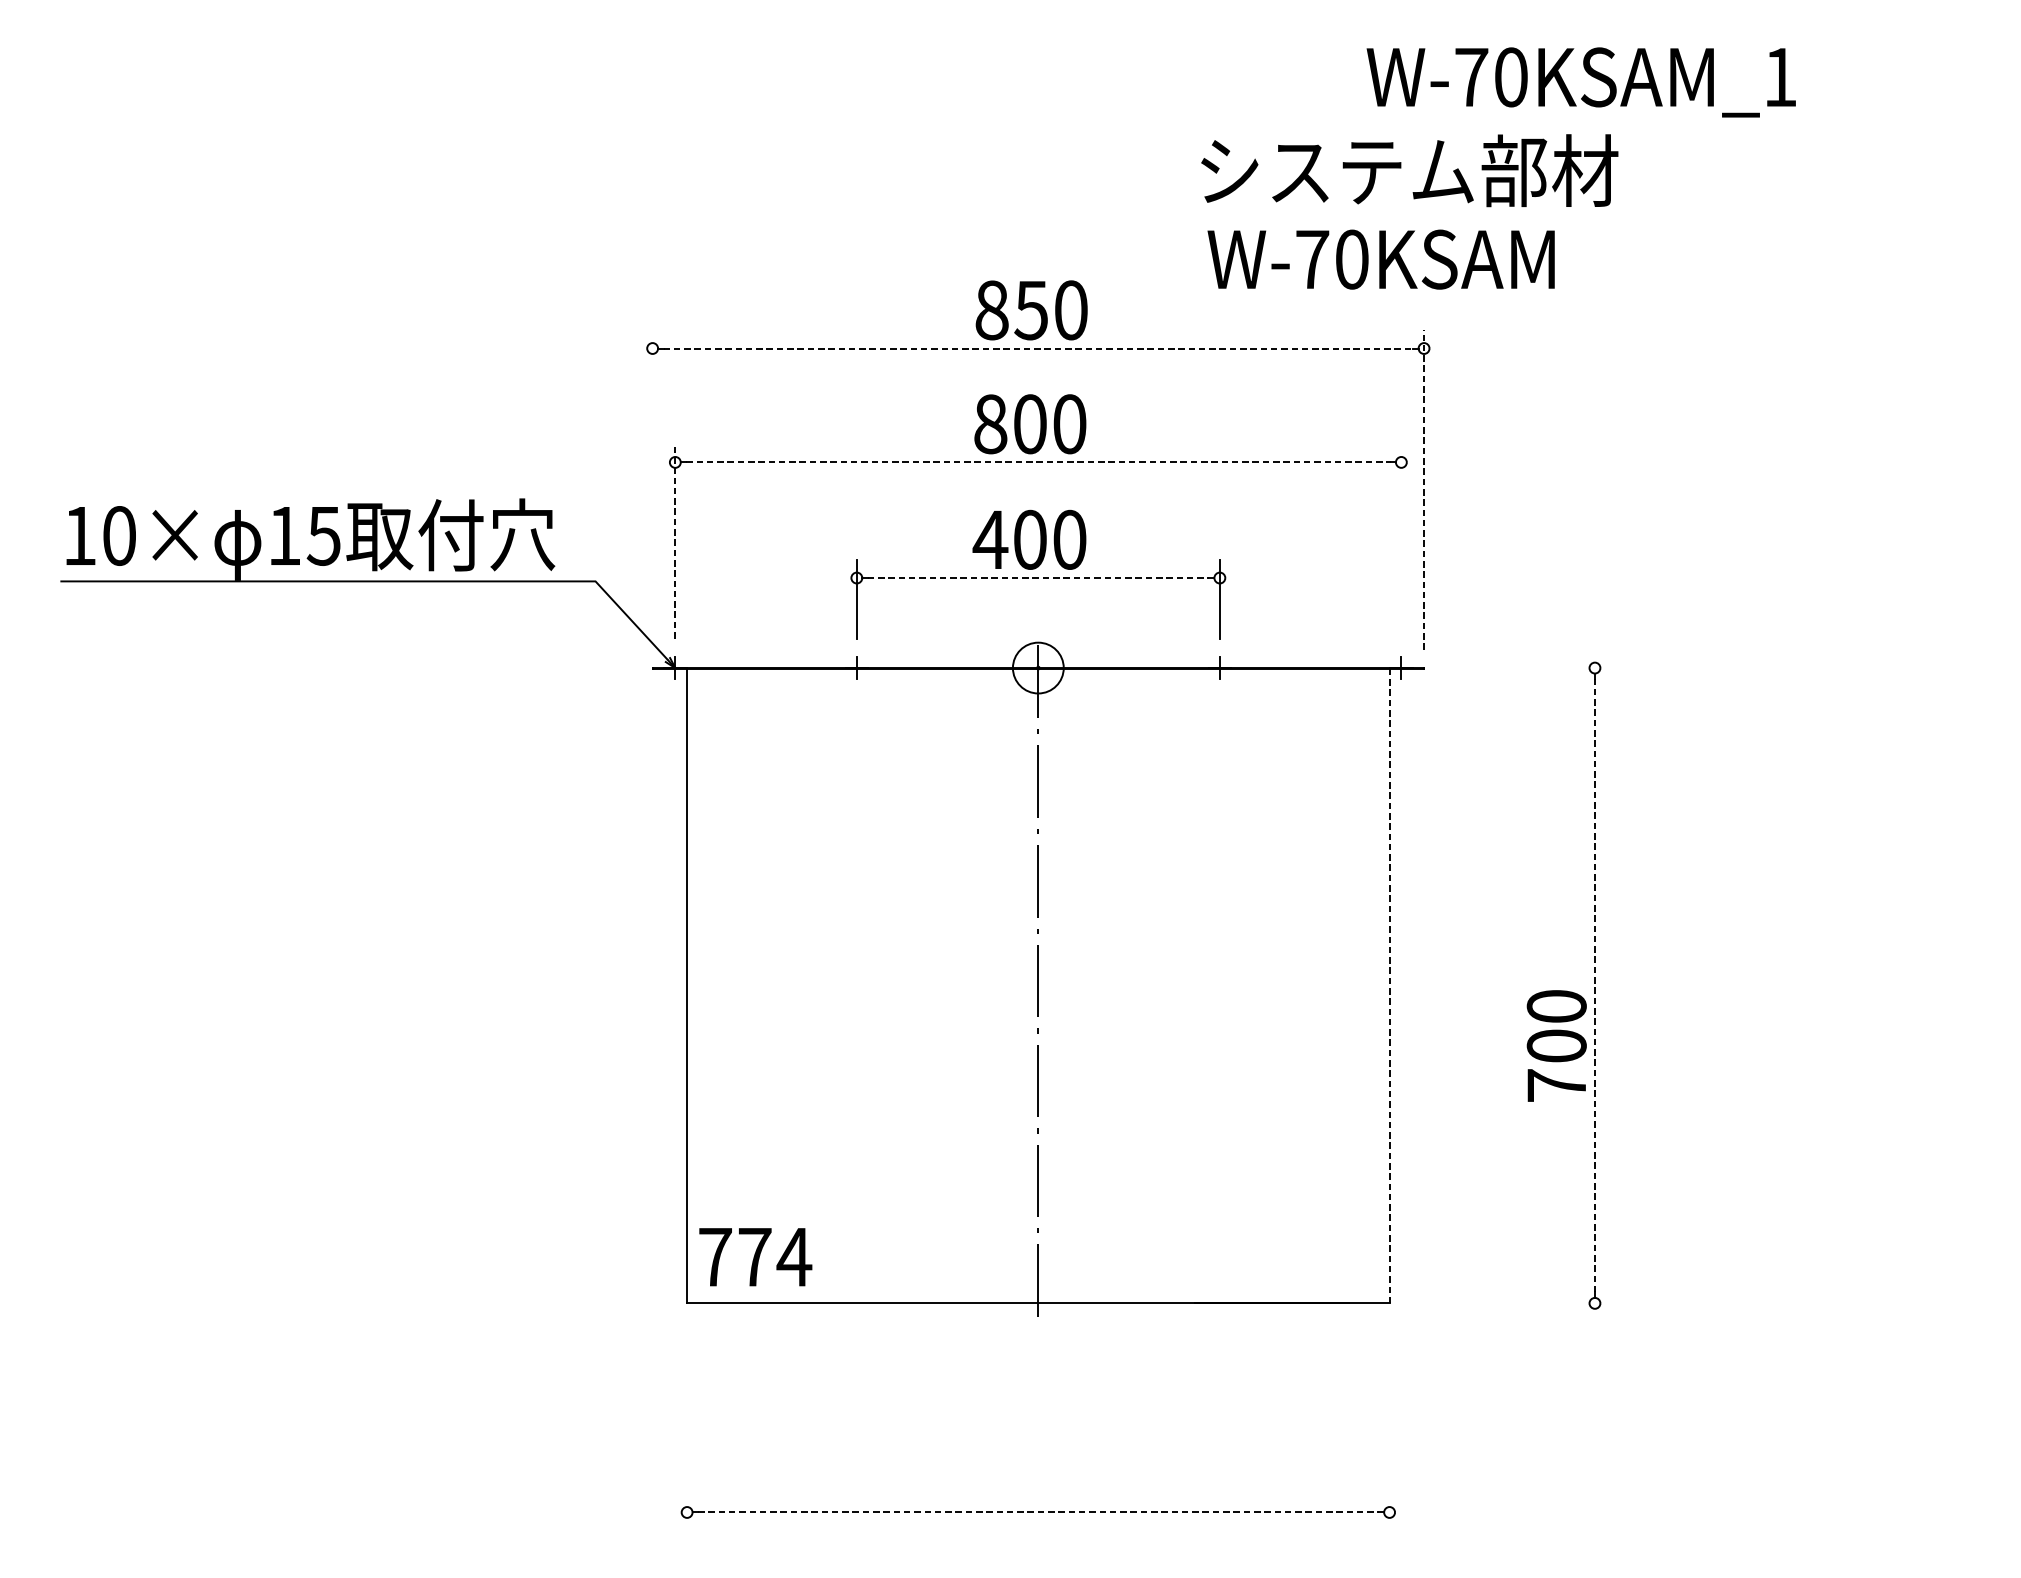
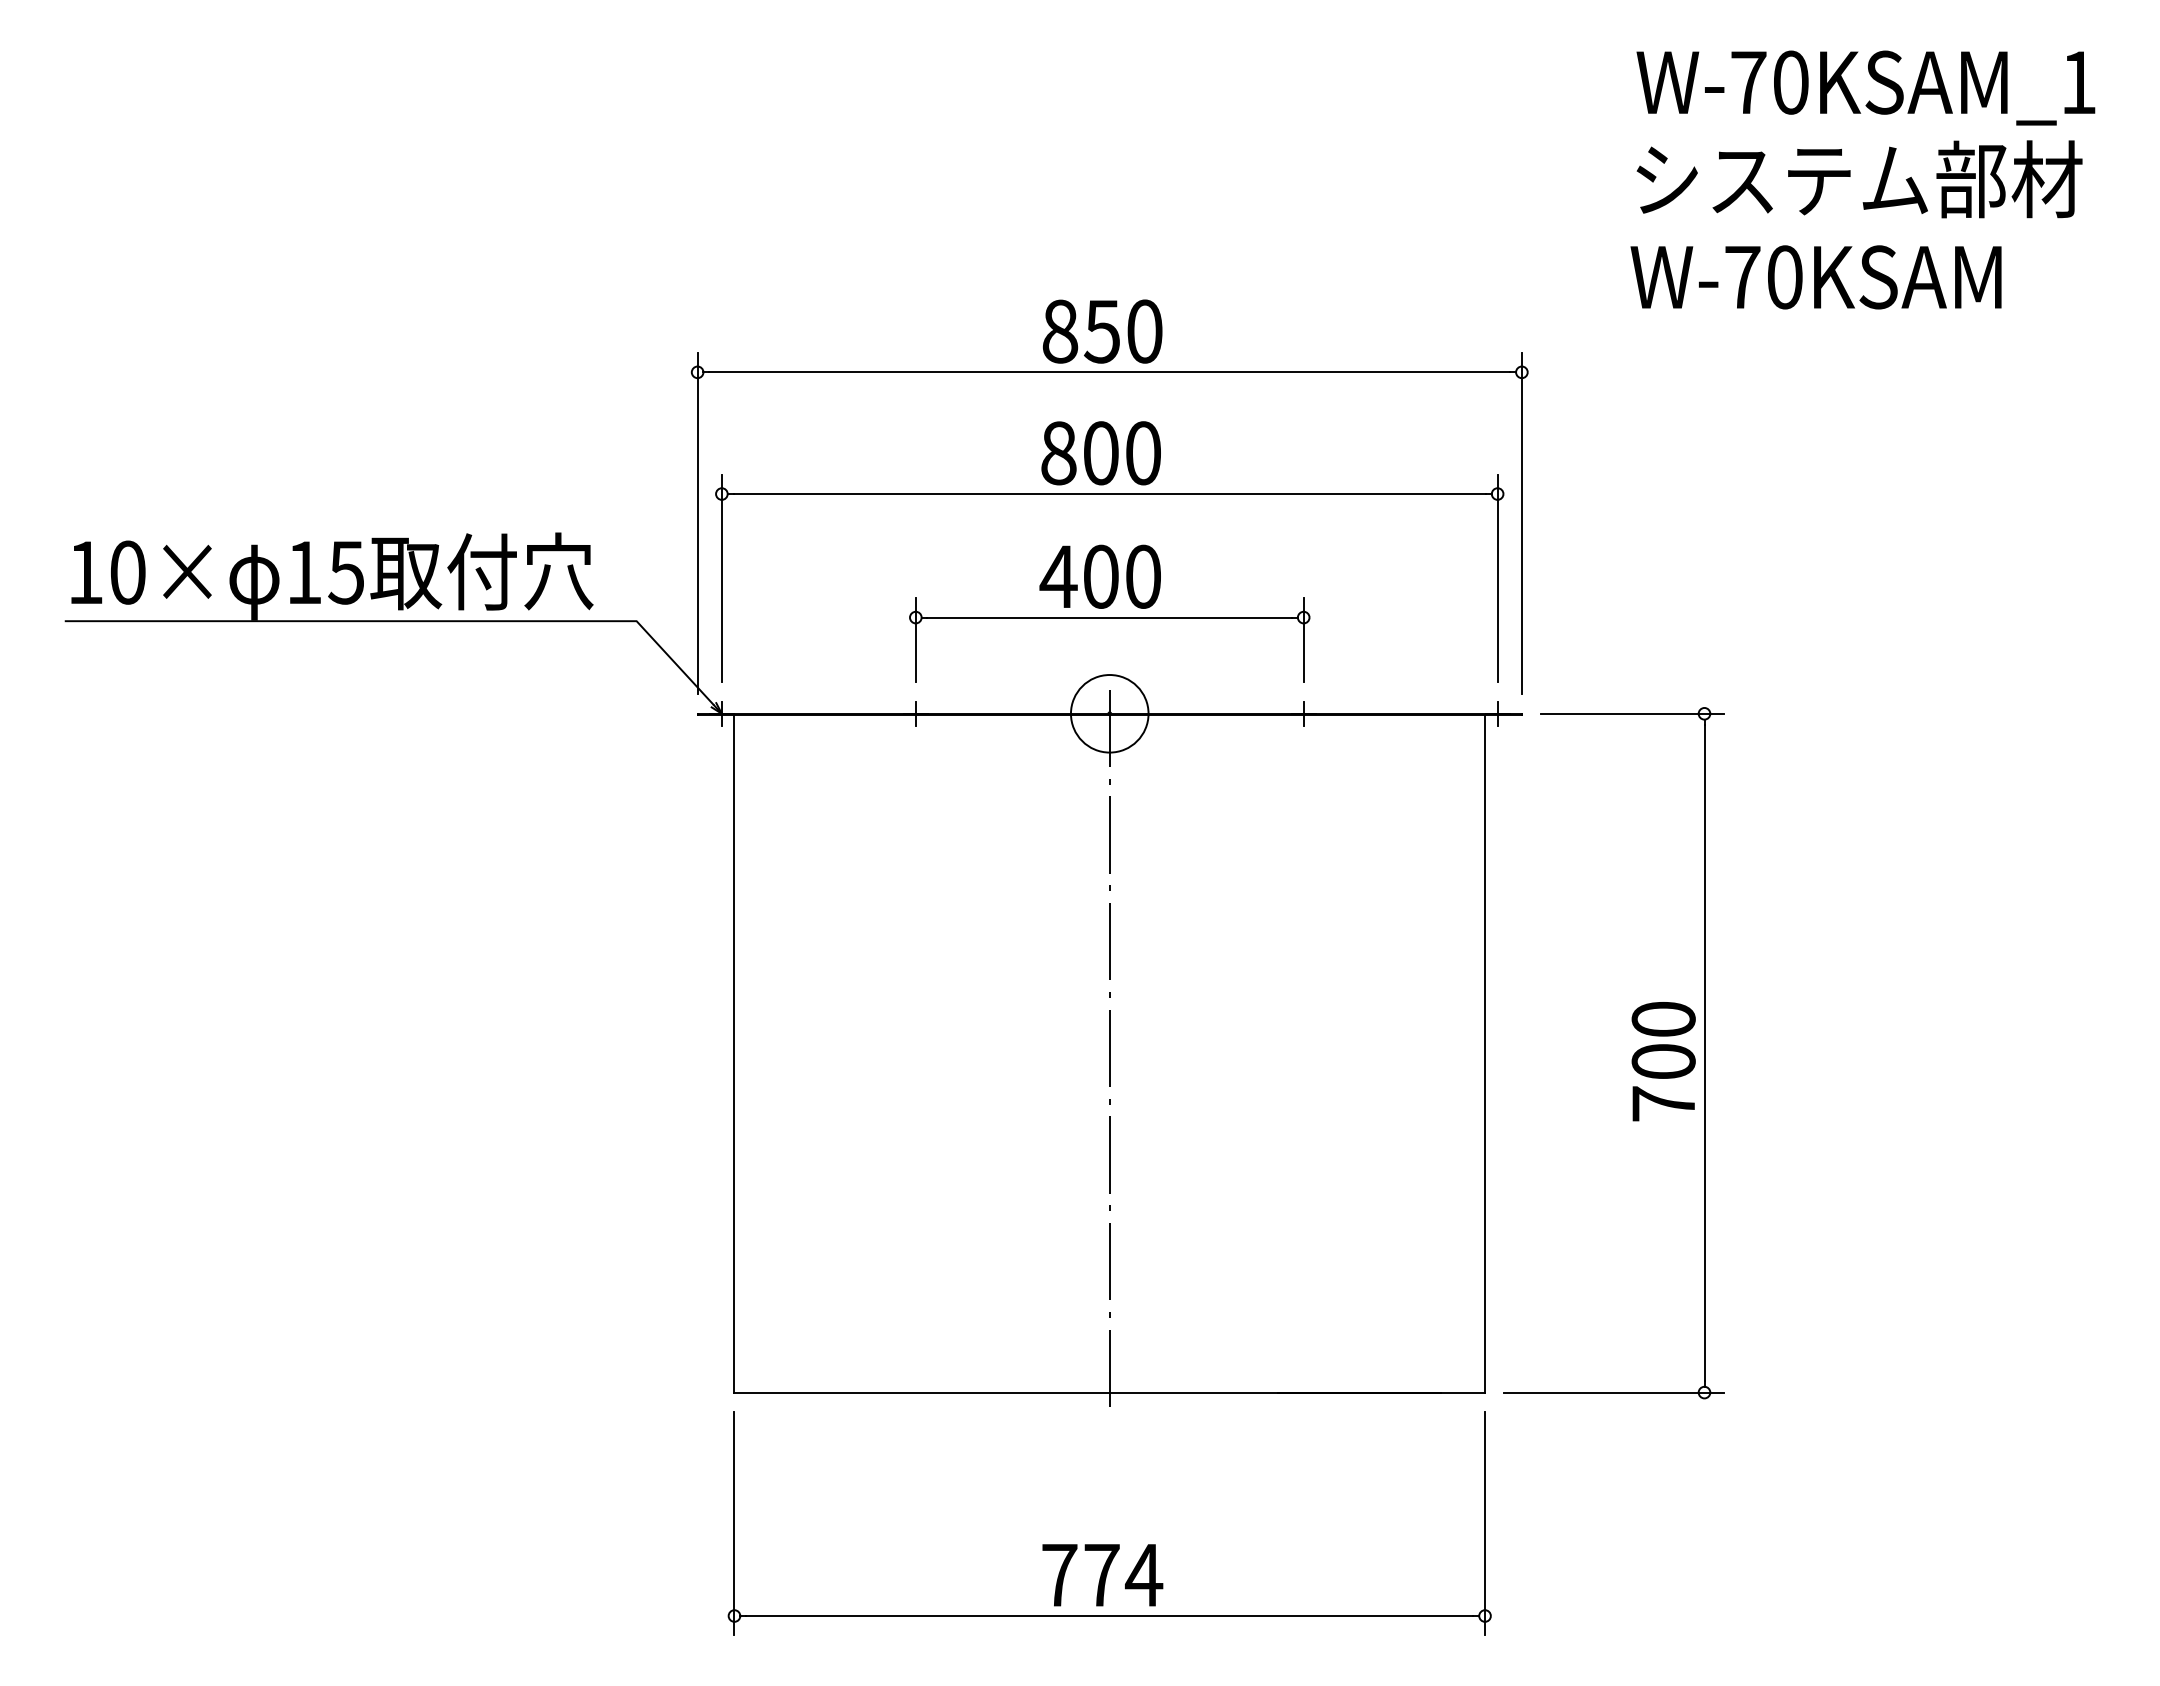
text: (1580, 81) -> (1865, 87), moved
text: (1409, 170) -> (1859, 179), moved
text: (1380, 259) -> (1815, 277), moved
line: (1039, 348) -> (1110, 372), dashed -> solid
line: (1039, 462) -> (1110, 494), dashed -> solid
line: (652, 489) -> (697, 523), added
line: (1423, 489) -> (1521, 523), dashed -> solid
line: (674, 541) -> (721, 578), dashed -> solid
line: (1401, 541) -> (1497, 578), added
line: (1039, 577) -> (1110, 617), dashed -> solid
circle: (1038, 667) -> (1109, 713), size x1.43
line: (1527, 667) -> (1632, 713), added
line: (1390, 986) -> (1485, 1053), dashed -> solid
line: (1594, 986) -> (1704, 1053), dashed -> solid
text: (1556, 1045) -> (1663, 1061), moved
text: (755, 1257) -> (1102, 1575), moved
line: (1509, 1303) -> (1613, 1392), added
line: (687, 1425) -> (734, 1523), added
line: (1390, 1425) -> (1485, 1523), added
line: (1038, 1512) -> (1109, 1616), dashed -> solid

